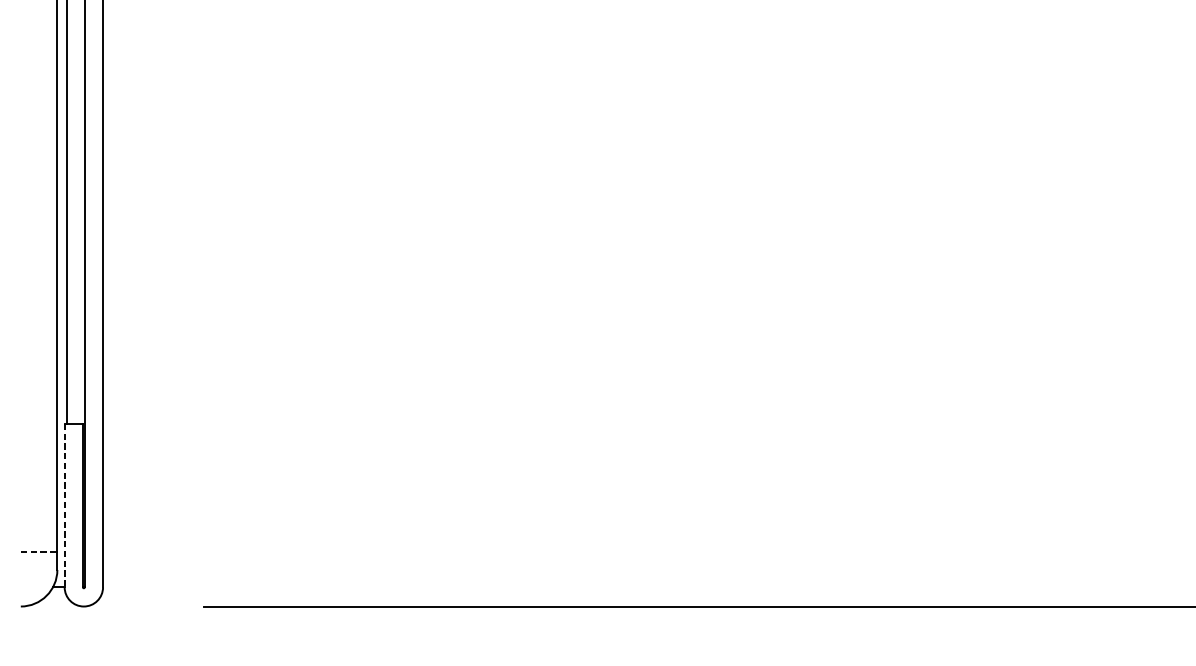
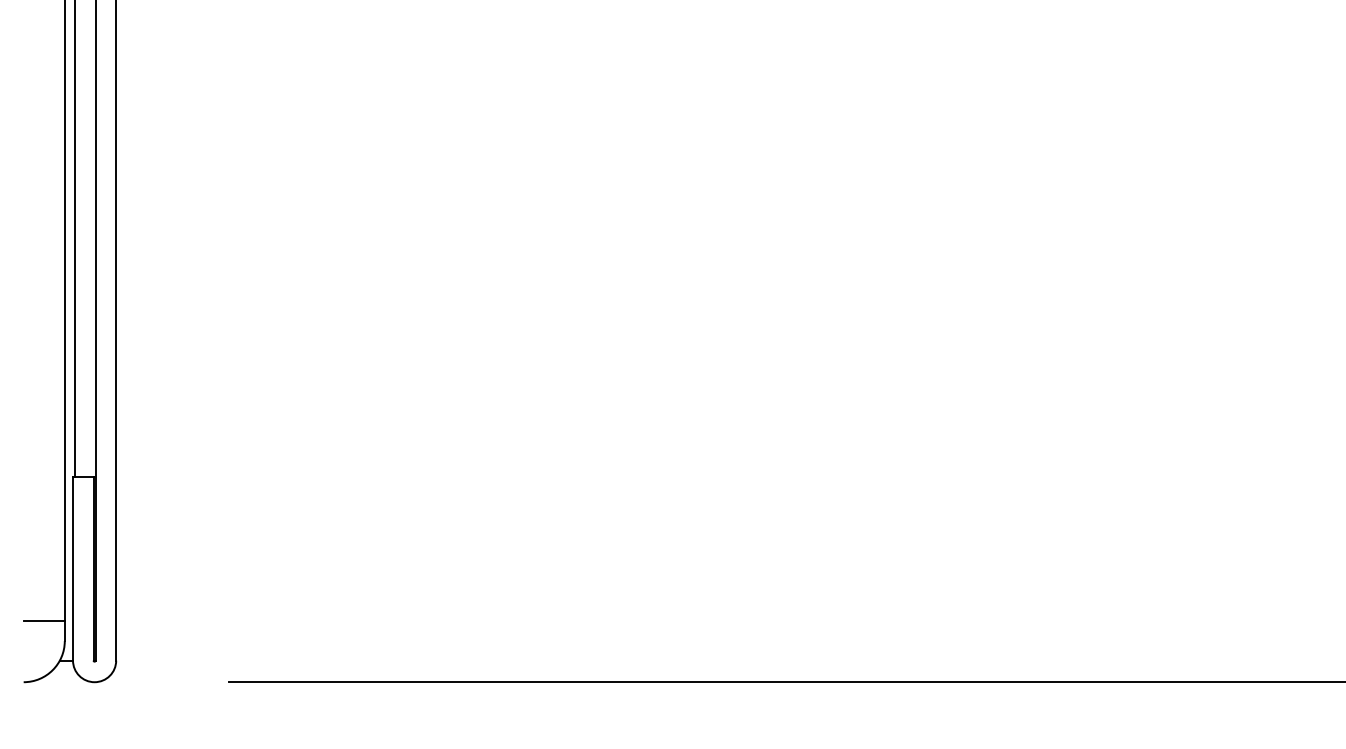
line: (65, 505) -> (73, 568), dashed -> solid
line: (39, 551) -> (44, 620), dashed -> solid

